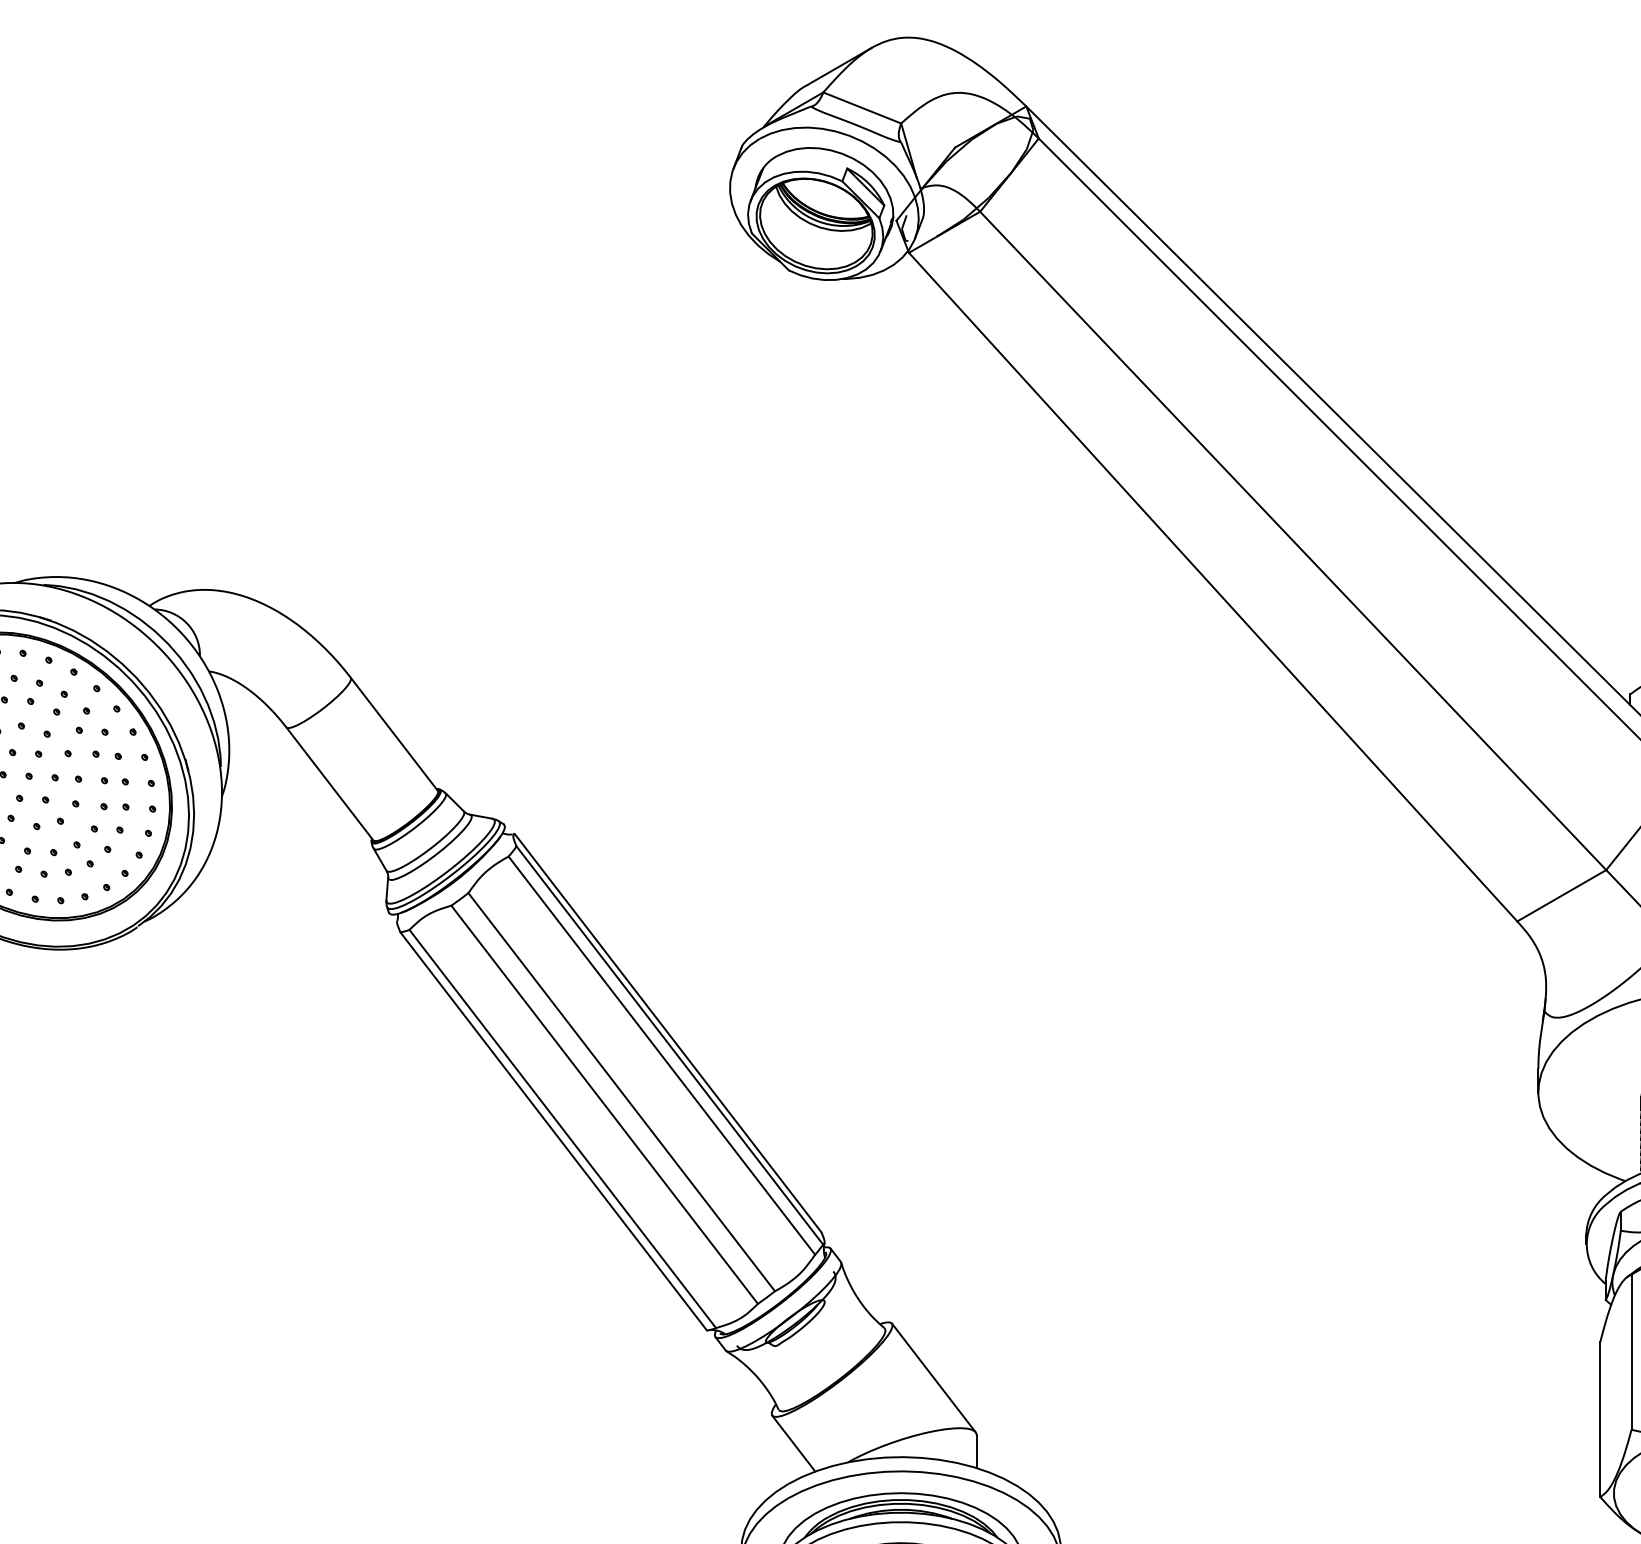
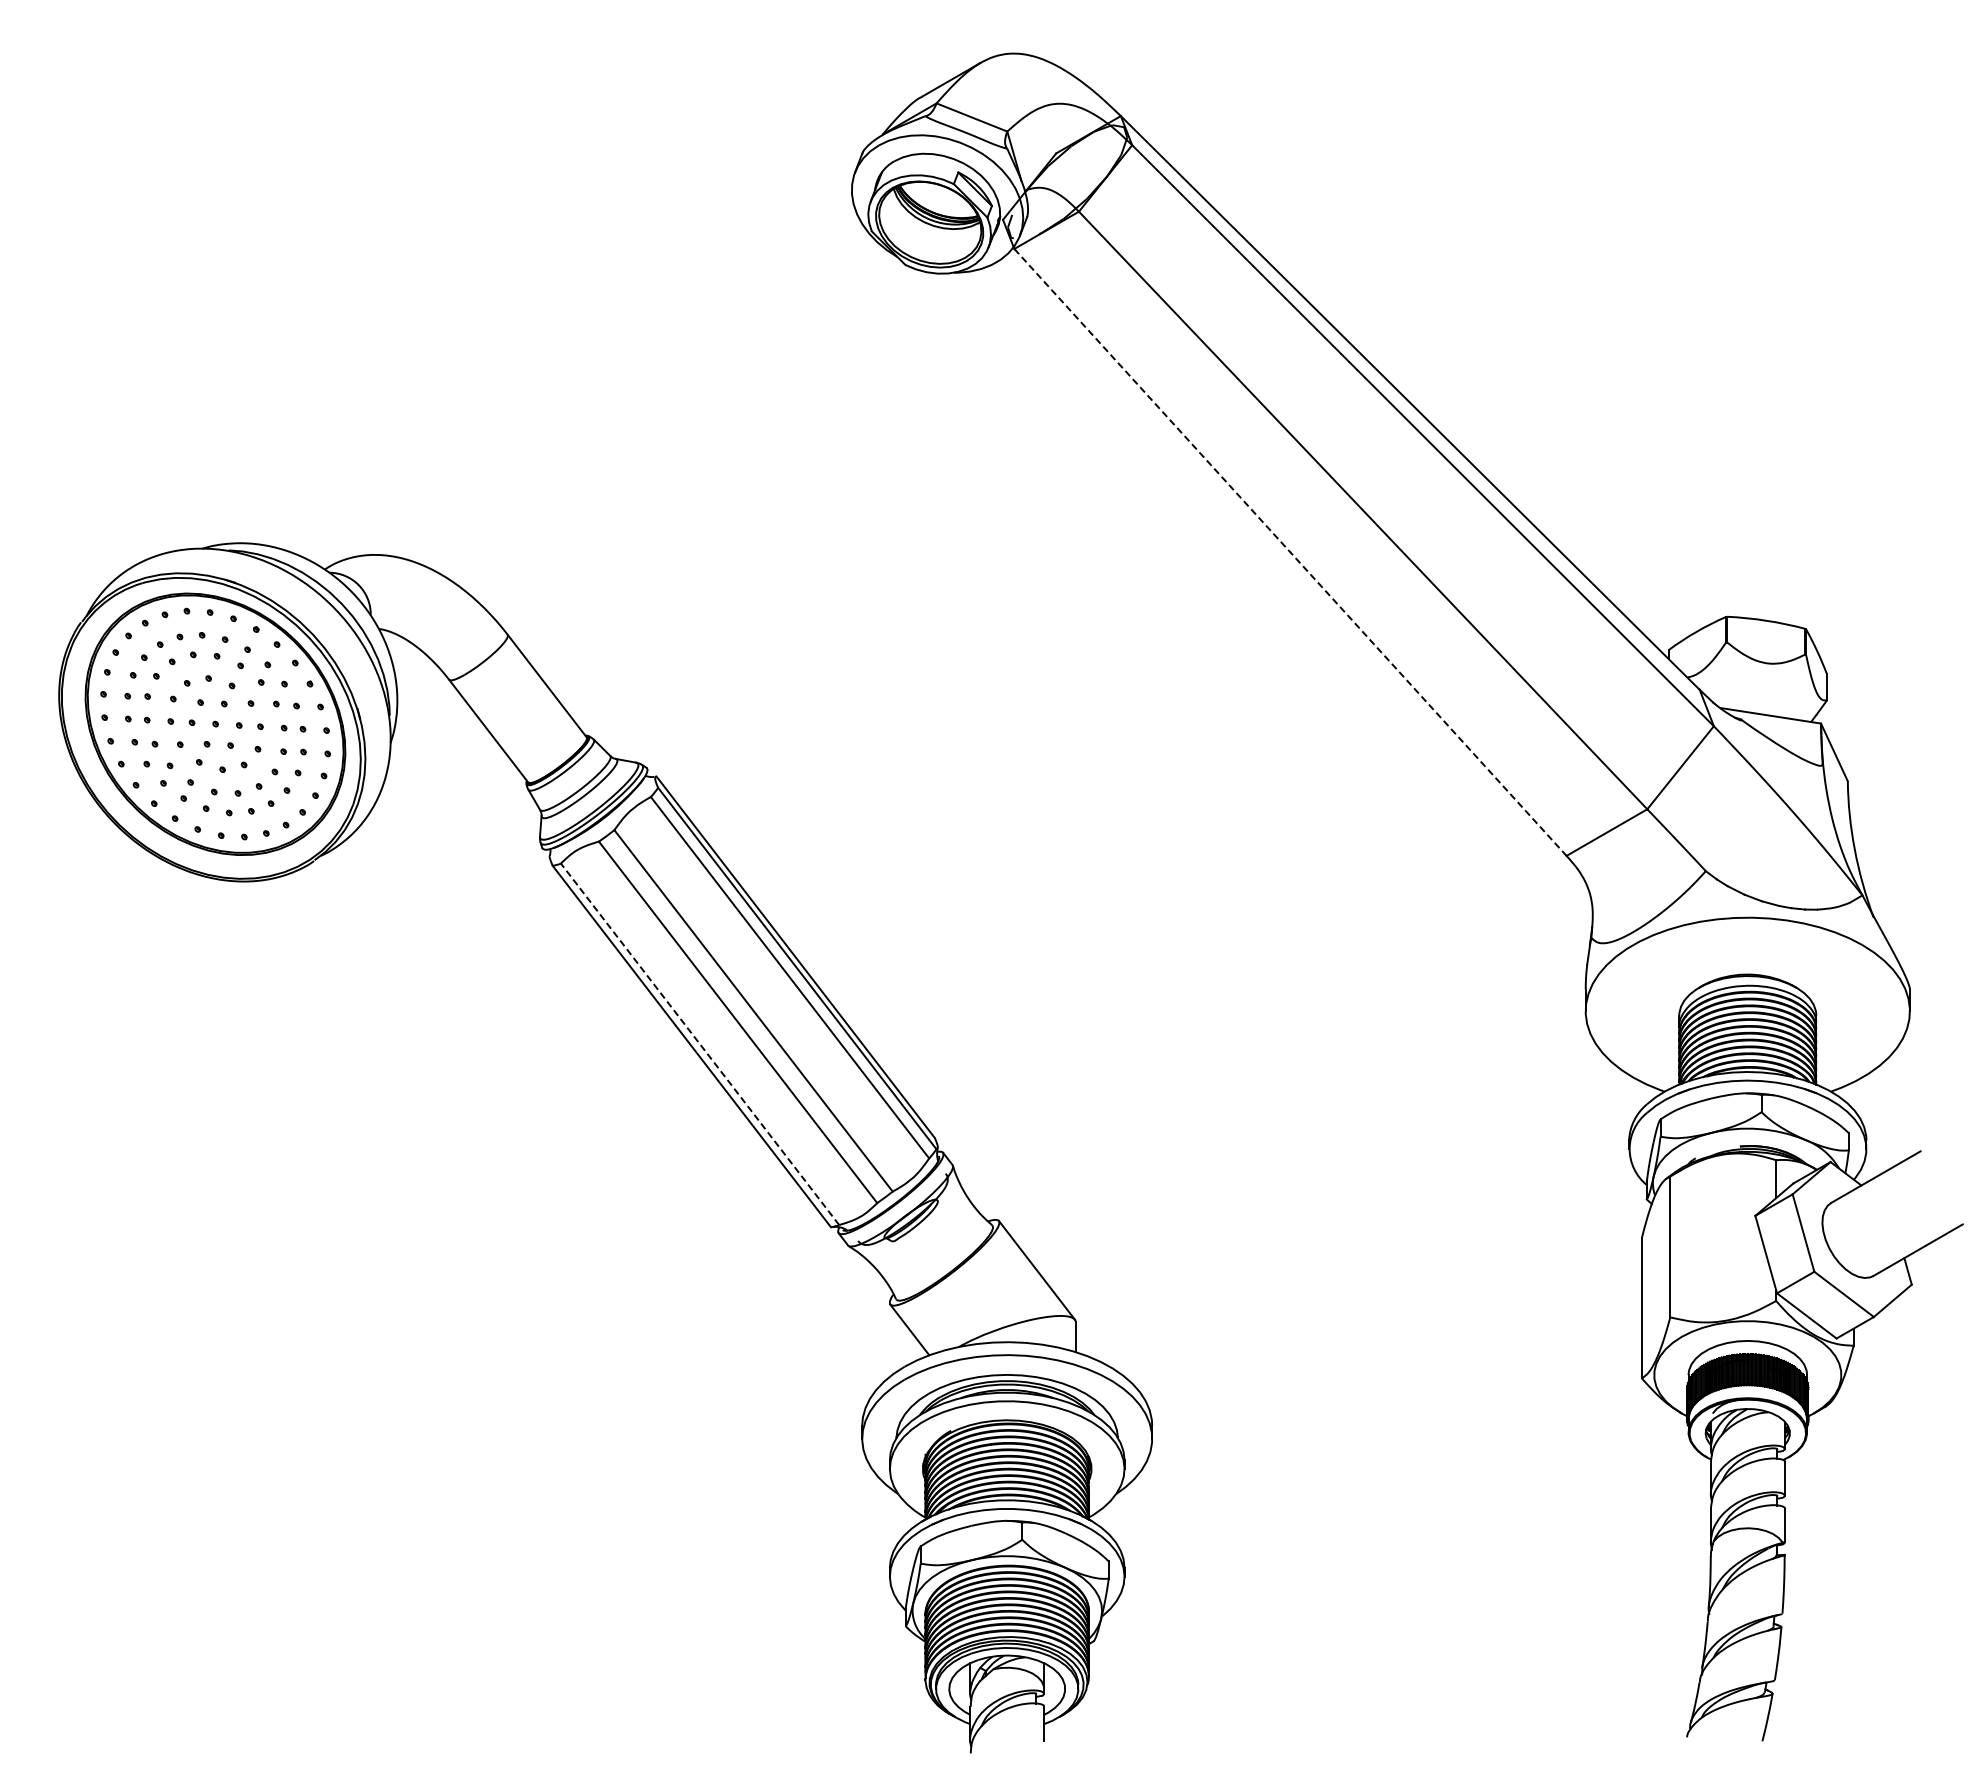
line: (1213, 587) -> (1290, 552), solid -> dashed
line: (562, 1128) -> (699, 1043), solid -> dashed

